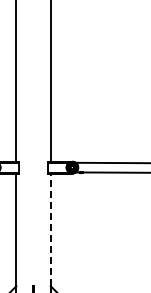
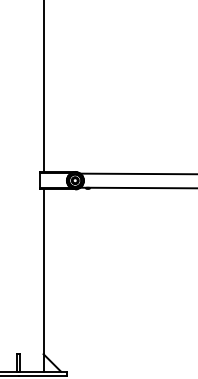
line: (50, 229) -> (43, 271), dashed -> solid

